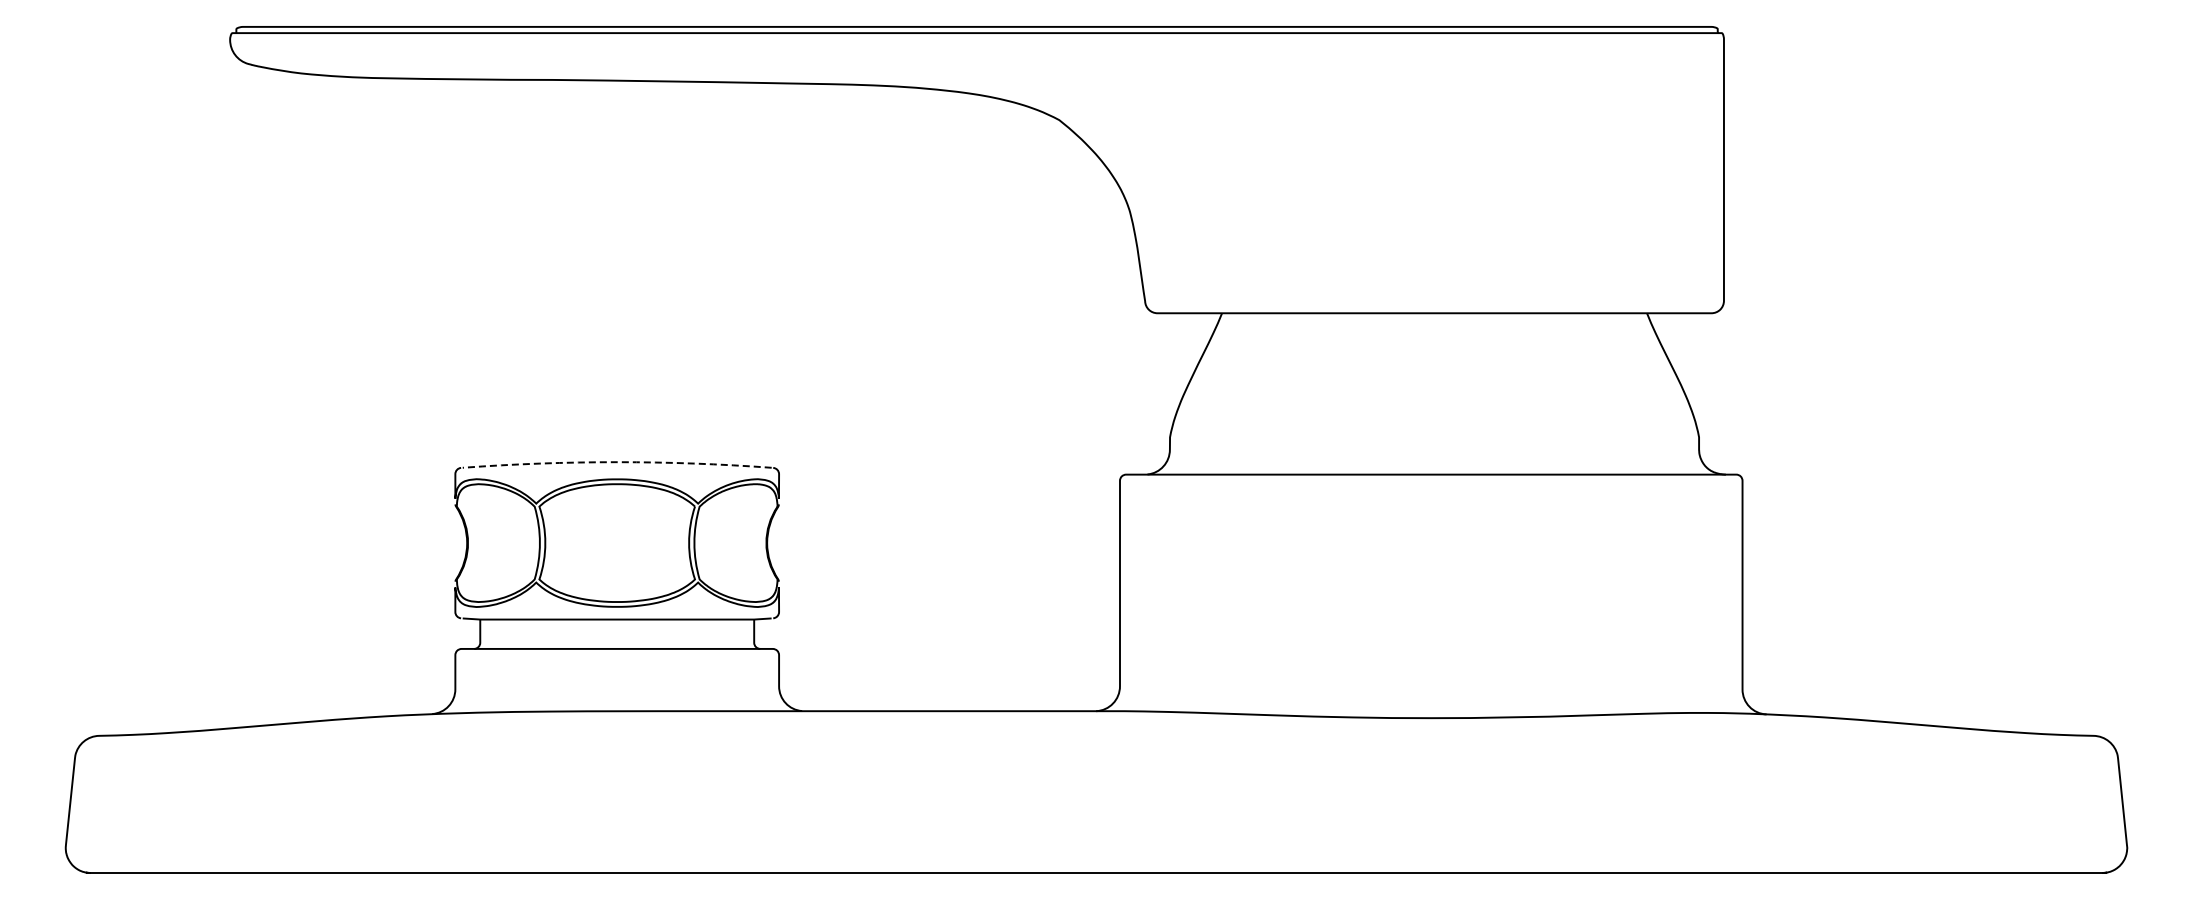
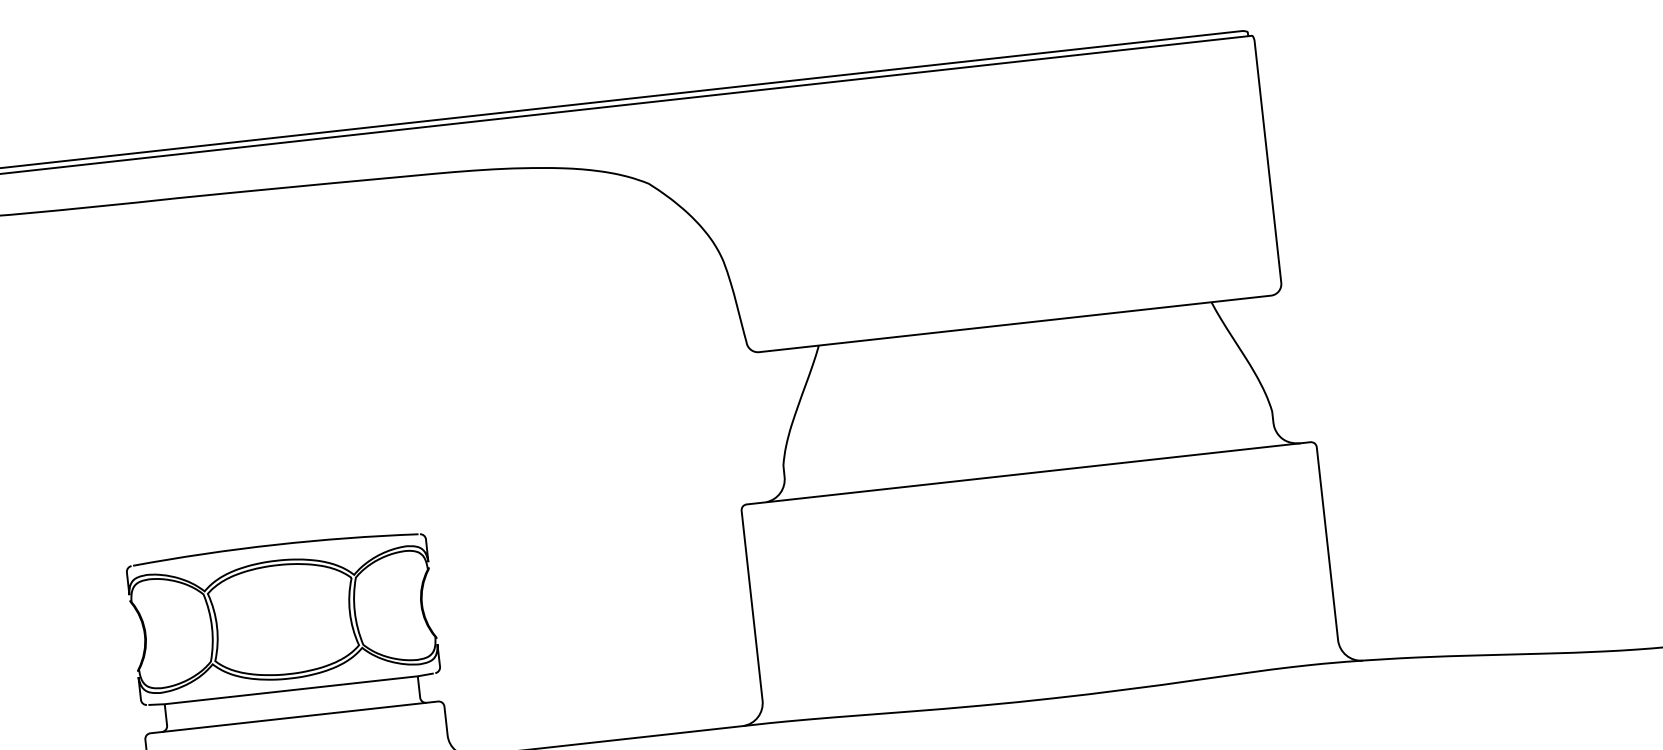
arc: (617, 462) -> (275, 545), dashed -> solid

